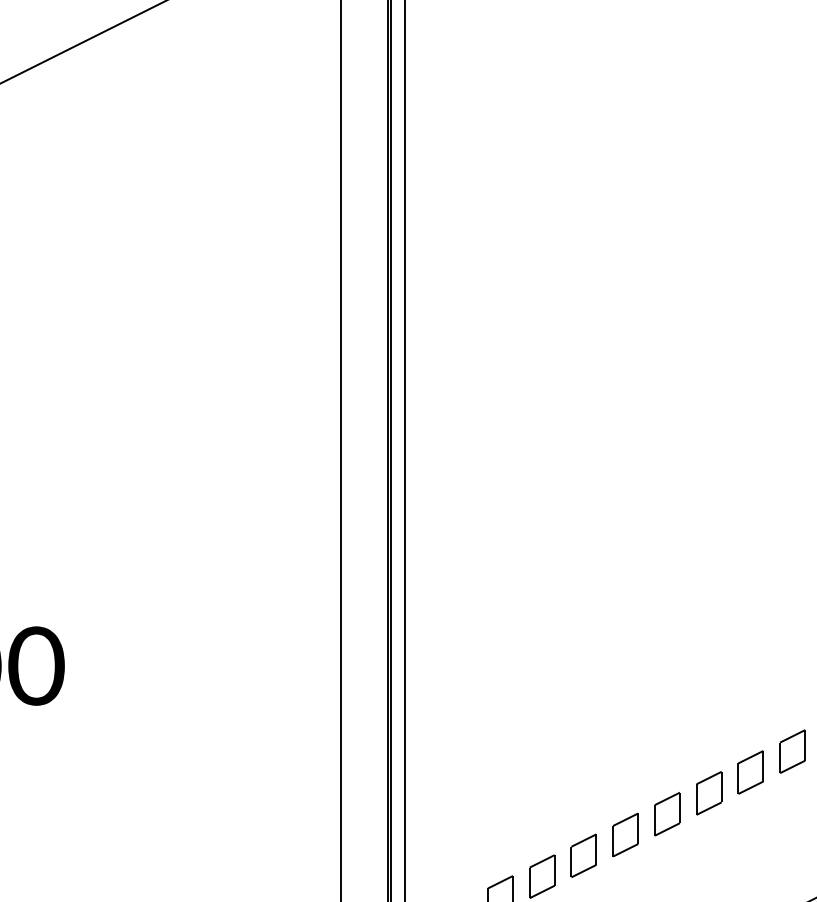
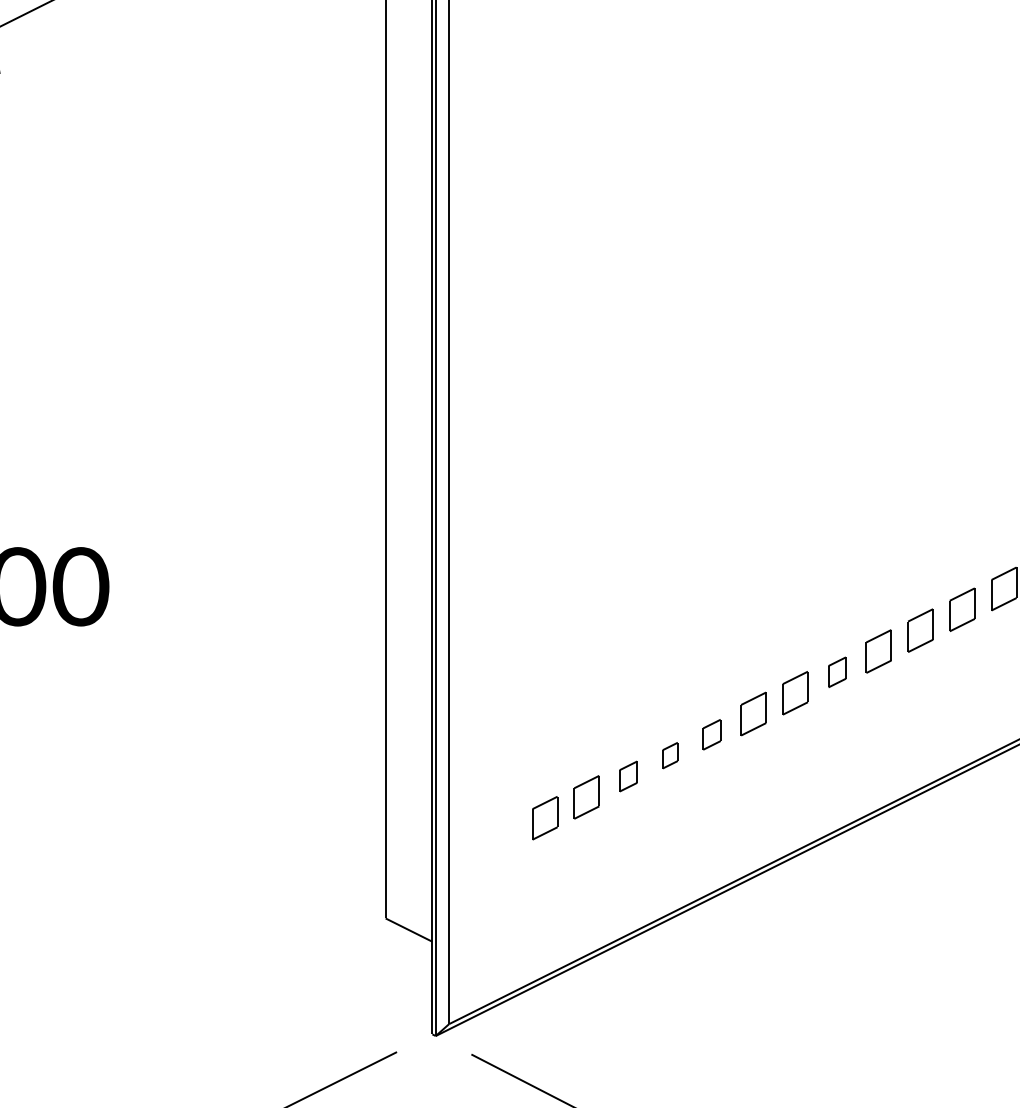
part: (792, 751) -> (837, 672), size x0.7
part: (666, 813) -> (711, 734), size x0.7
part: (625, 834) -> (670, 755), size x0.6
part: (583, 855) -> (628, 776), size x0.7

